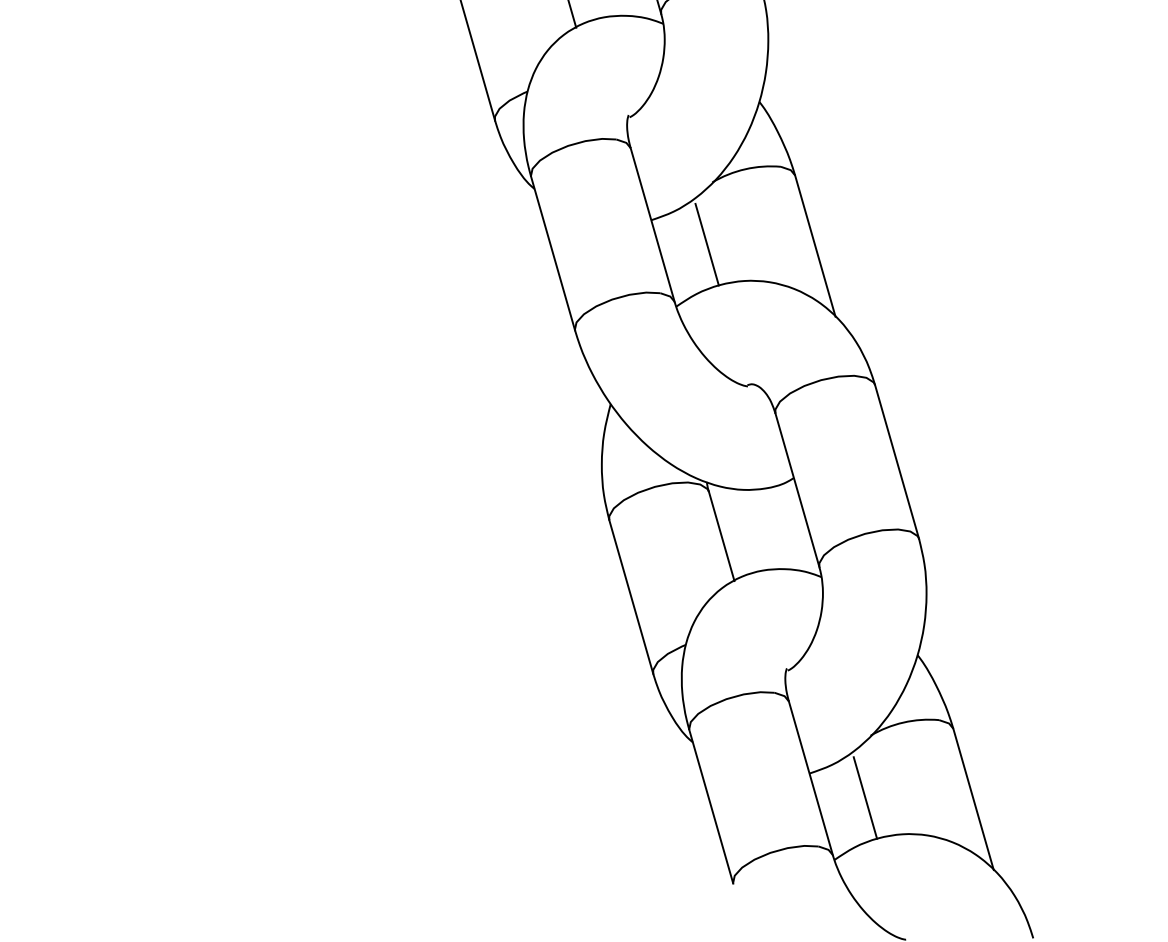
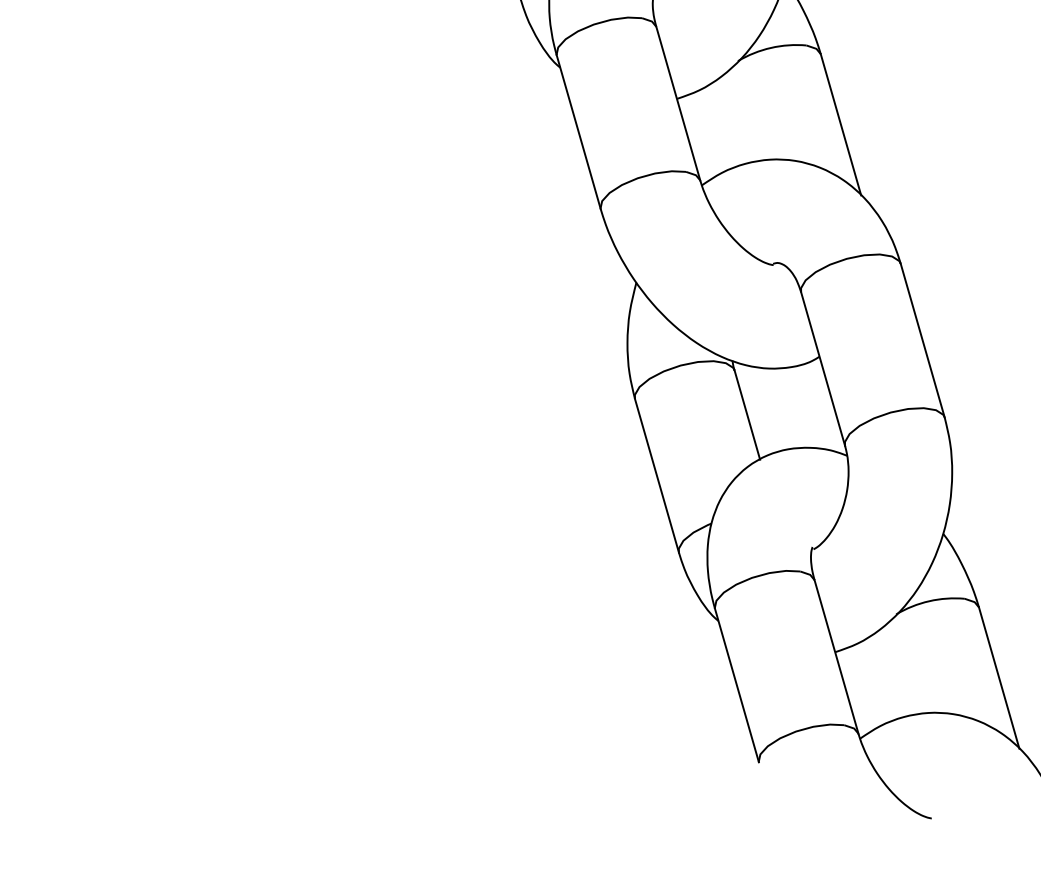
line: (706, 244) -> (732, 123), removed
line: (865, 797) -> (891, 676), removed

